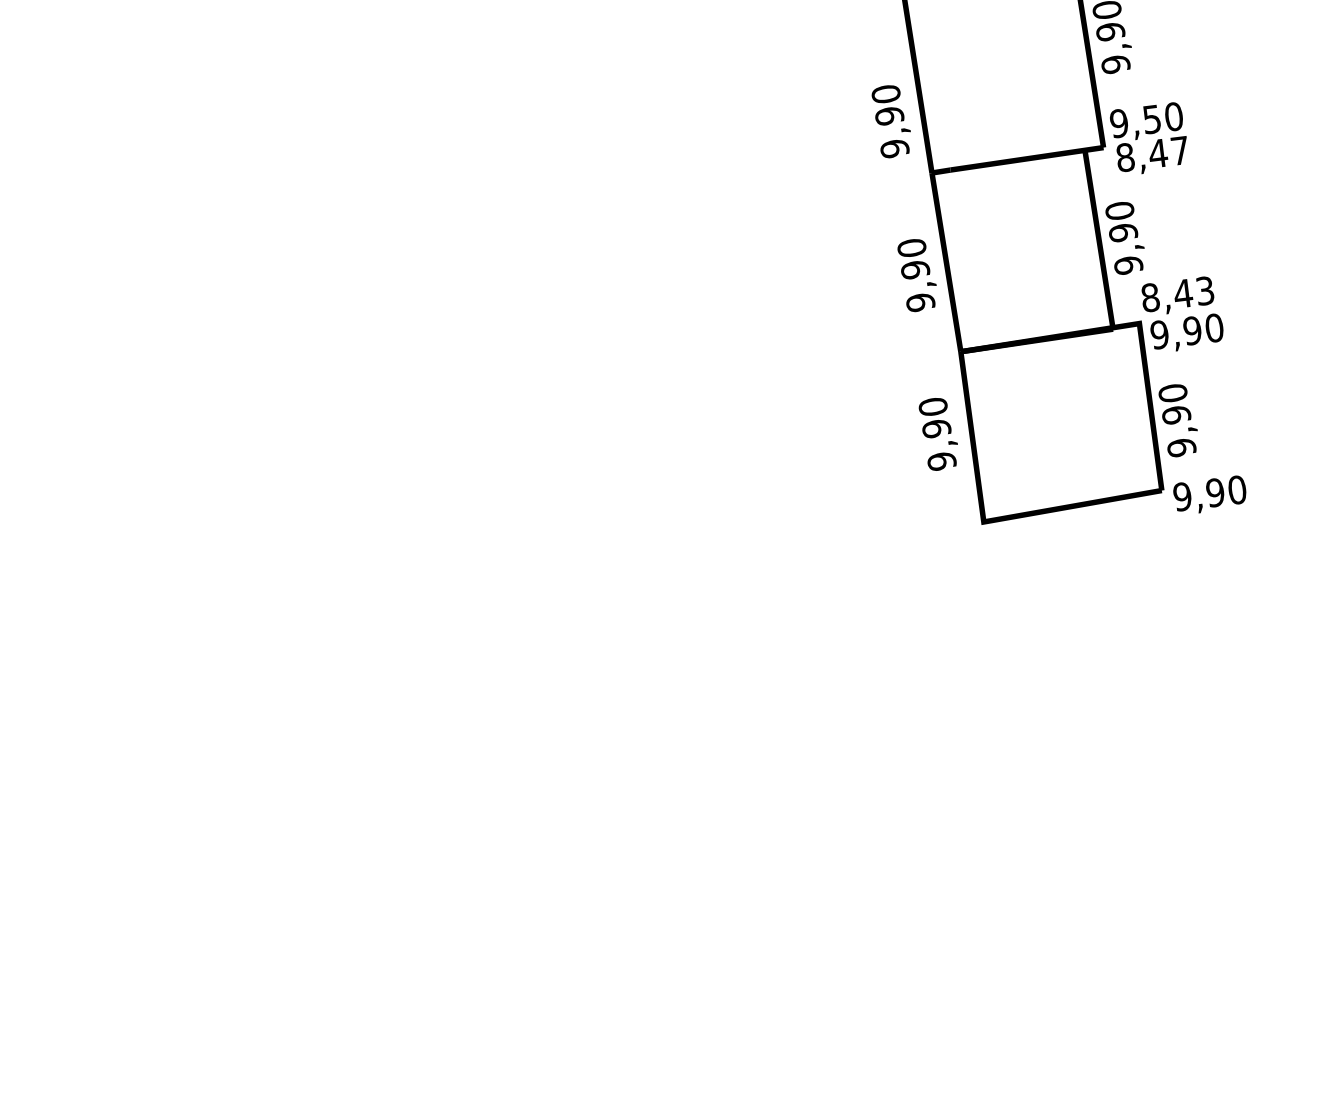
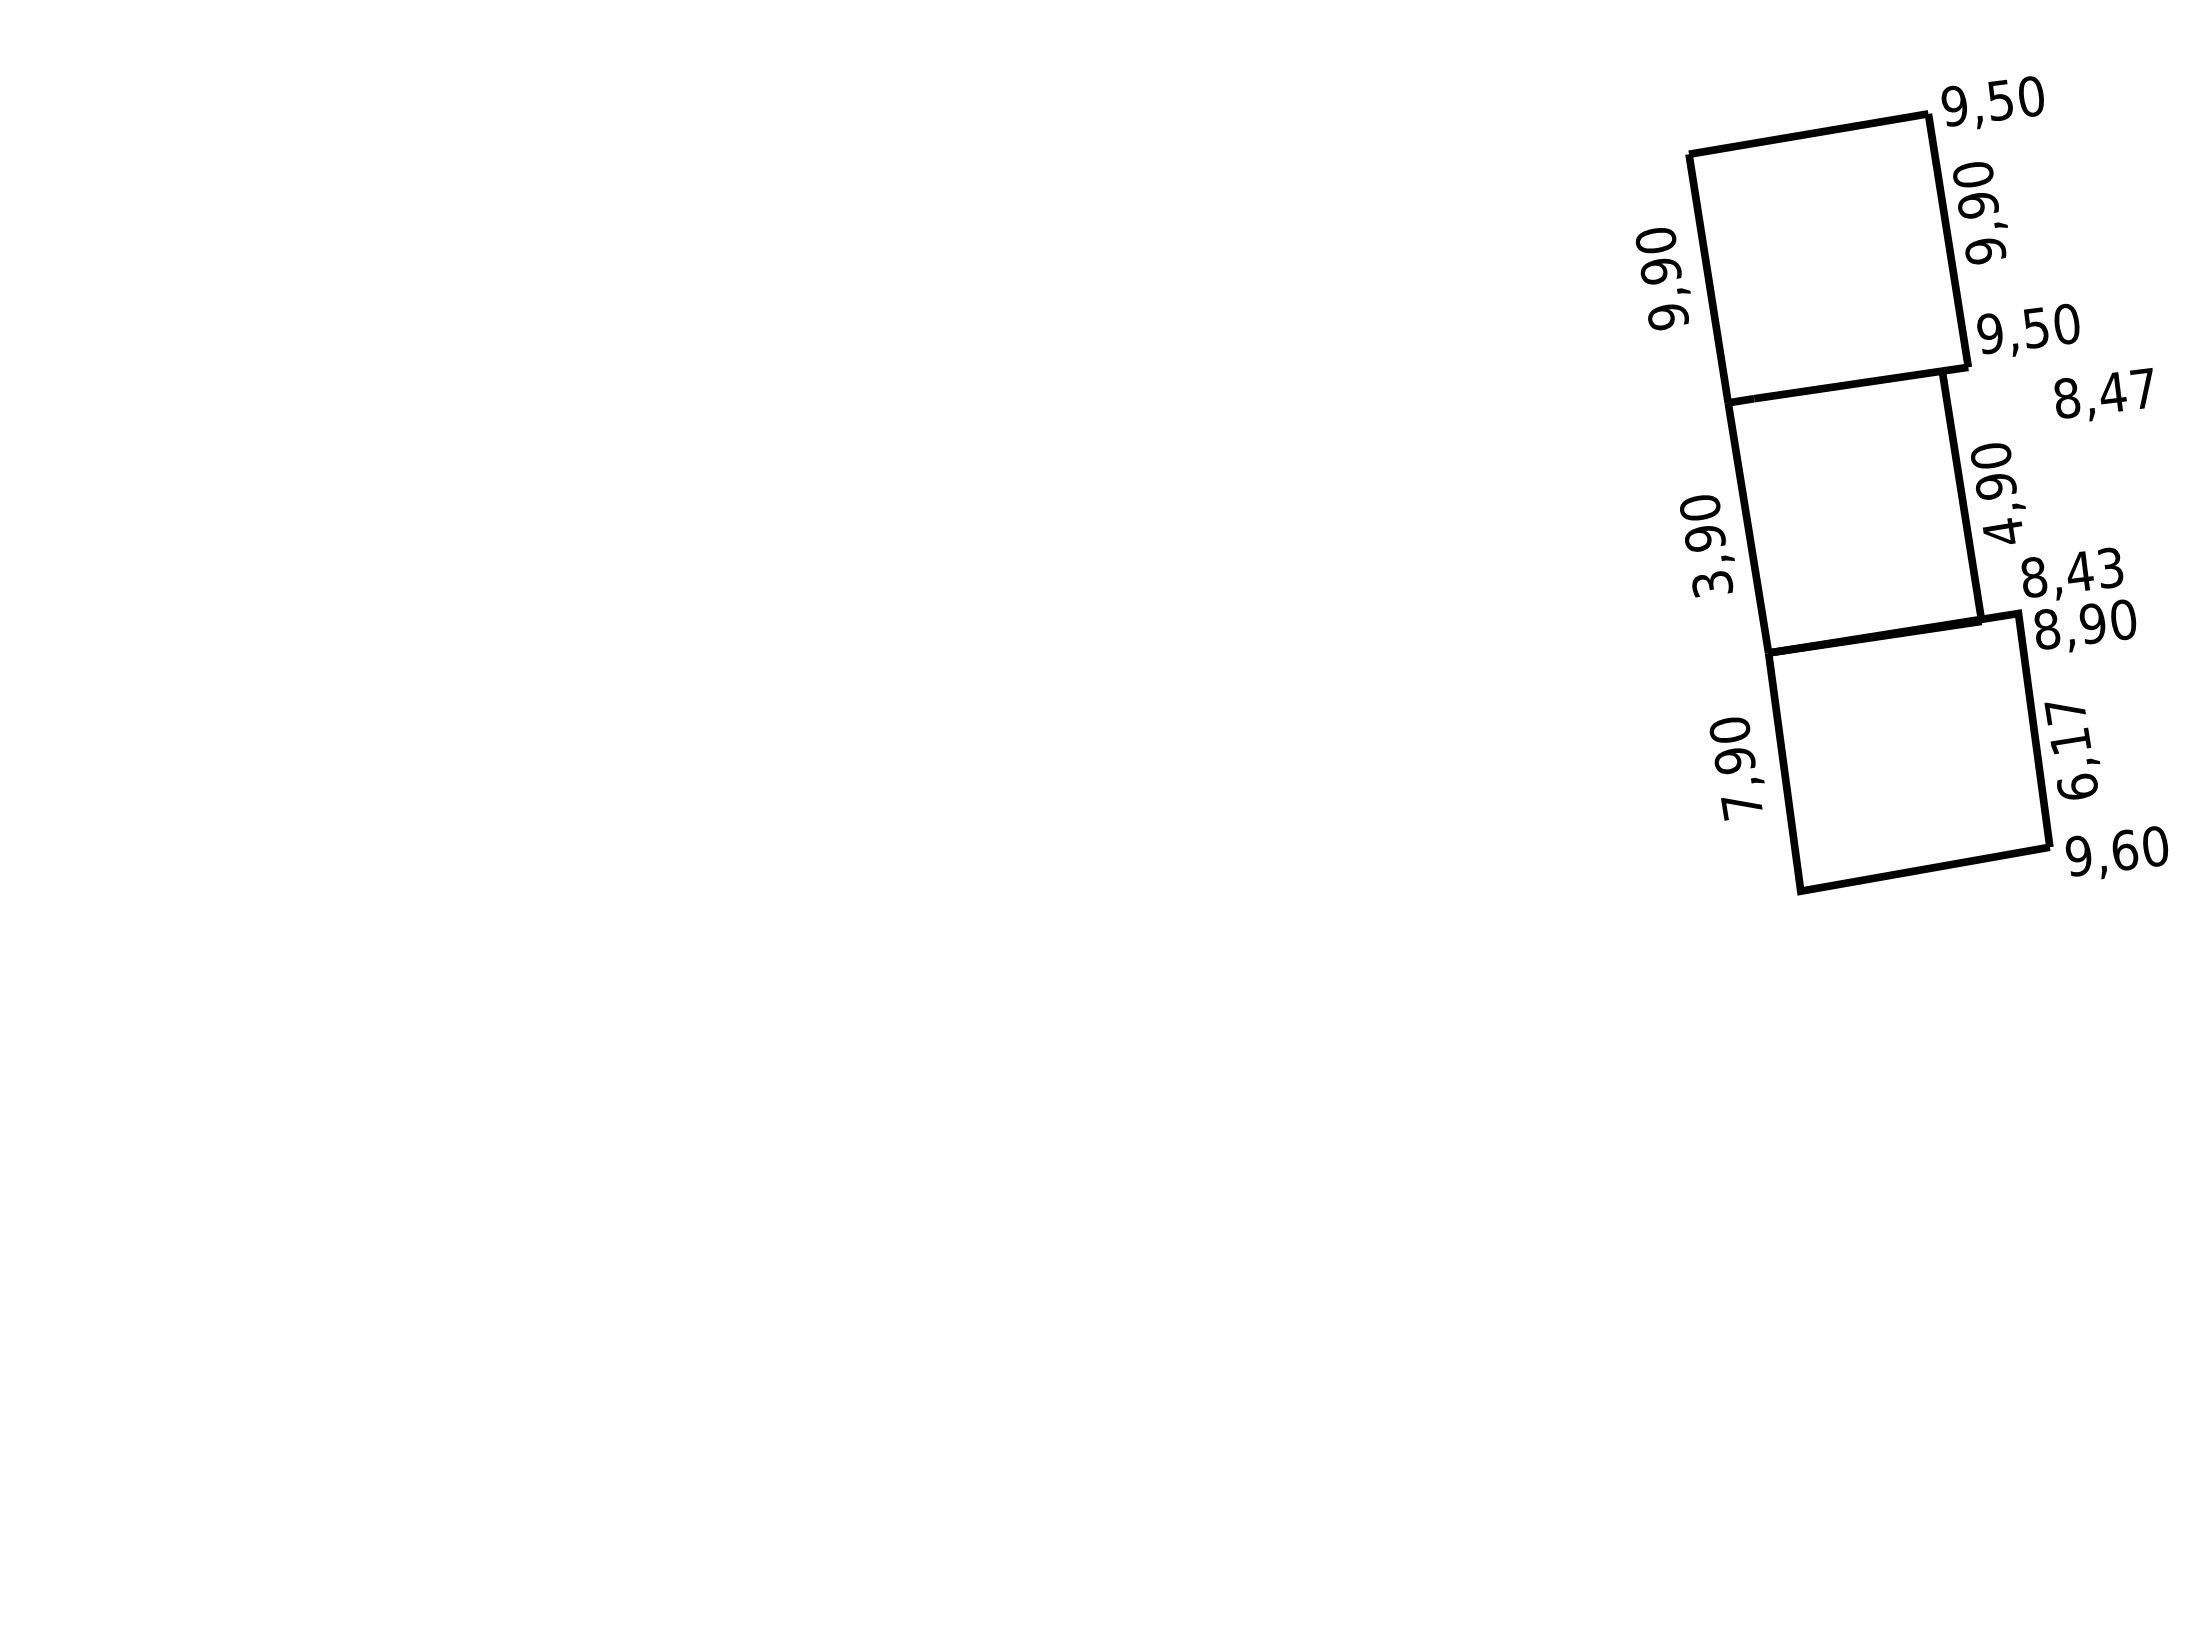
text: (890, 122) -> (1662, 279), moved
text: (1151, 154) -> (2103, 394), moved
text: (1128, 264) -> (2003, 531), 9,90 -> 4,90
text: (920, 302) -> (1712, 584), 9,90 -> 3,90
text: (1159, 334) -> (2046, 629), 9,90 -> 8,90
text: (1177, 420) -> (2071, 749), 9,90 -> 6,17
text: (941, 462) -> (1741, 807), 9,90 -> 7,90
text: (1215, 492) -> (2124, 849), 9,90 -> 9,60

